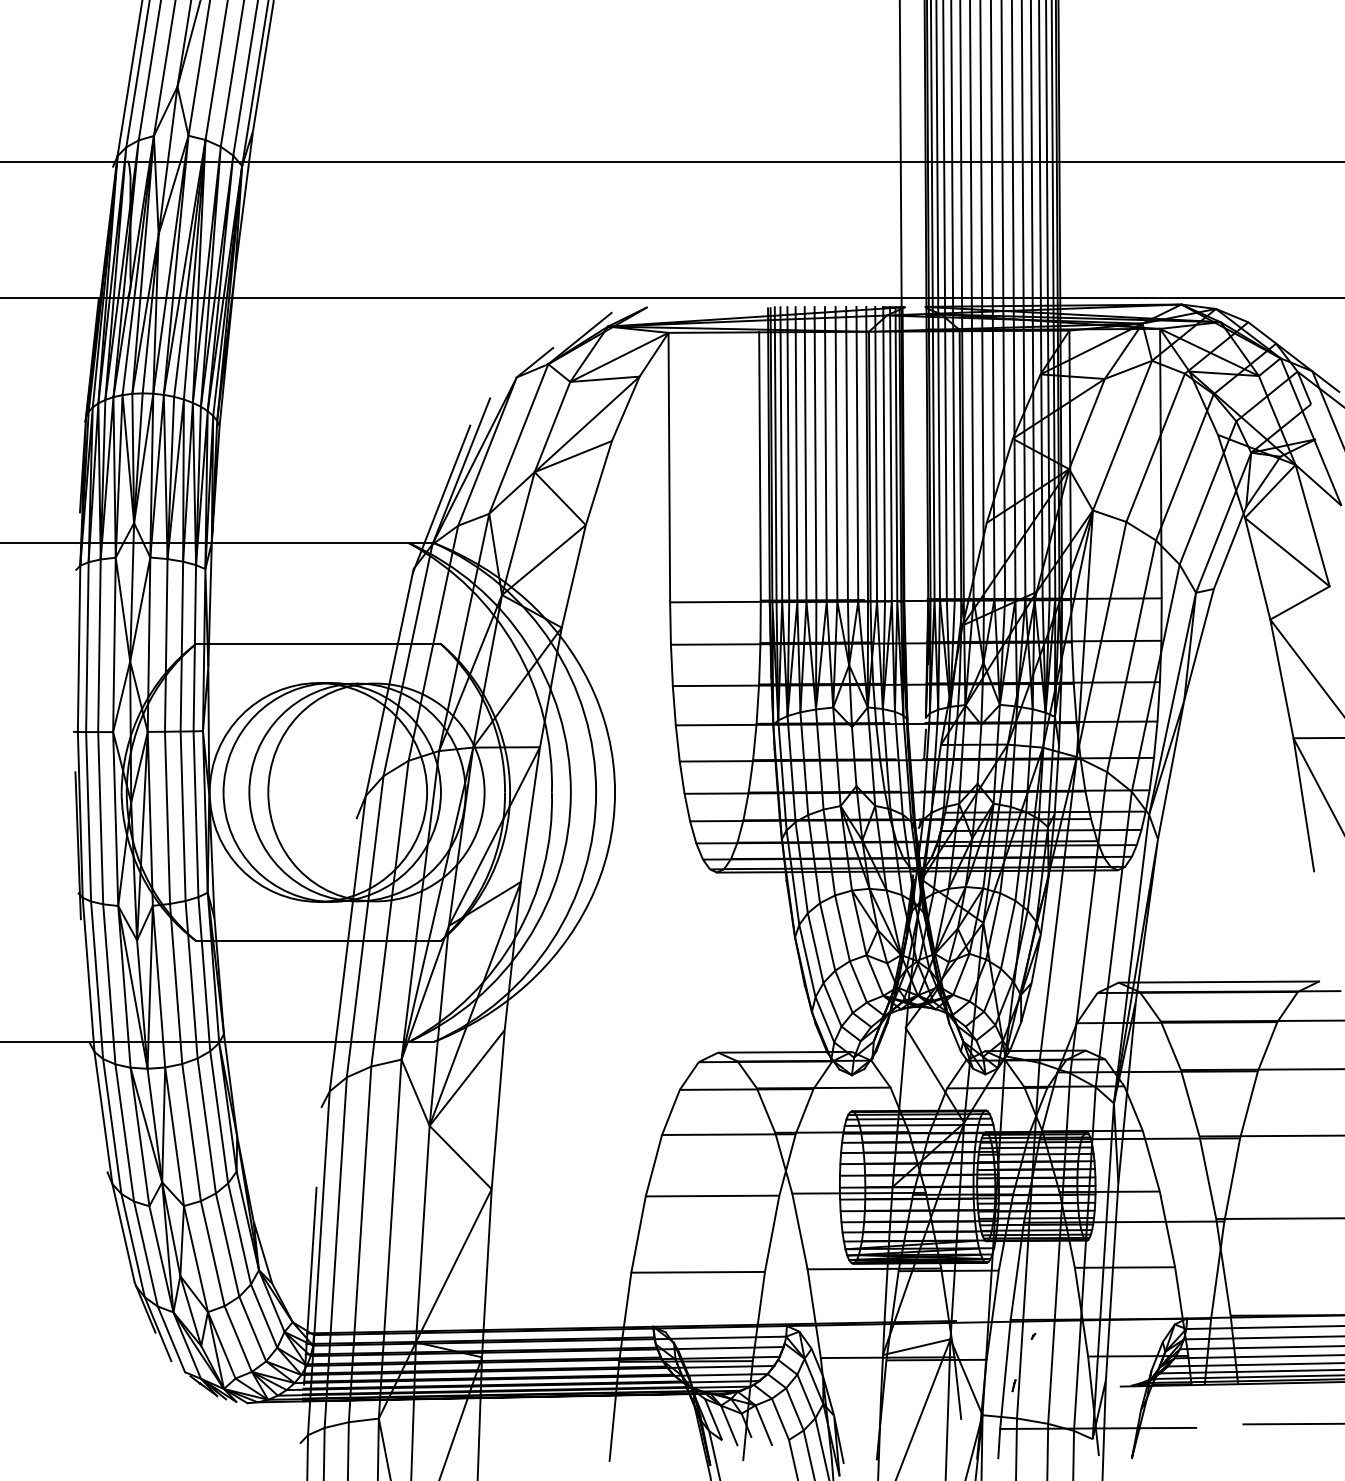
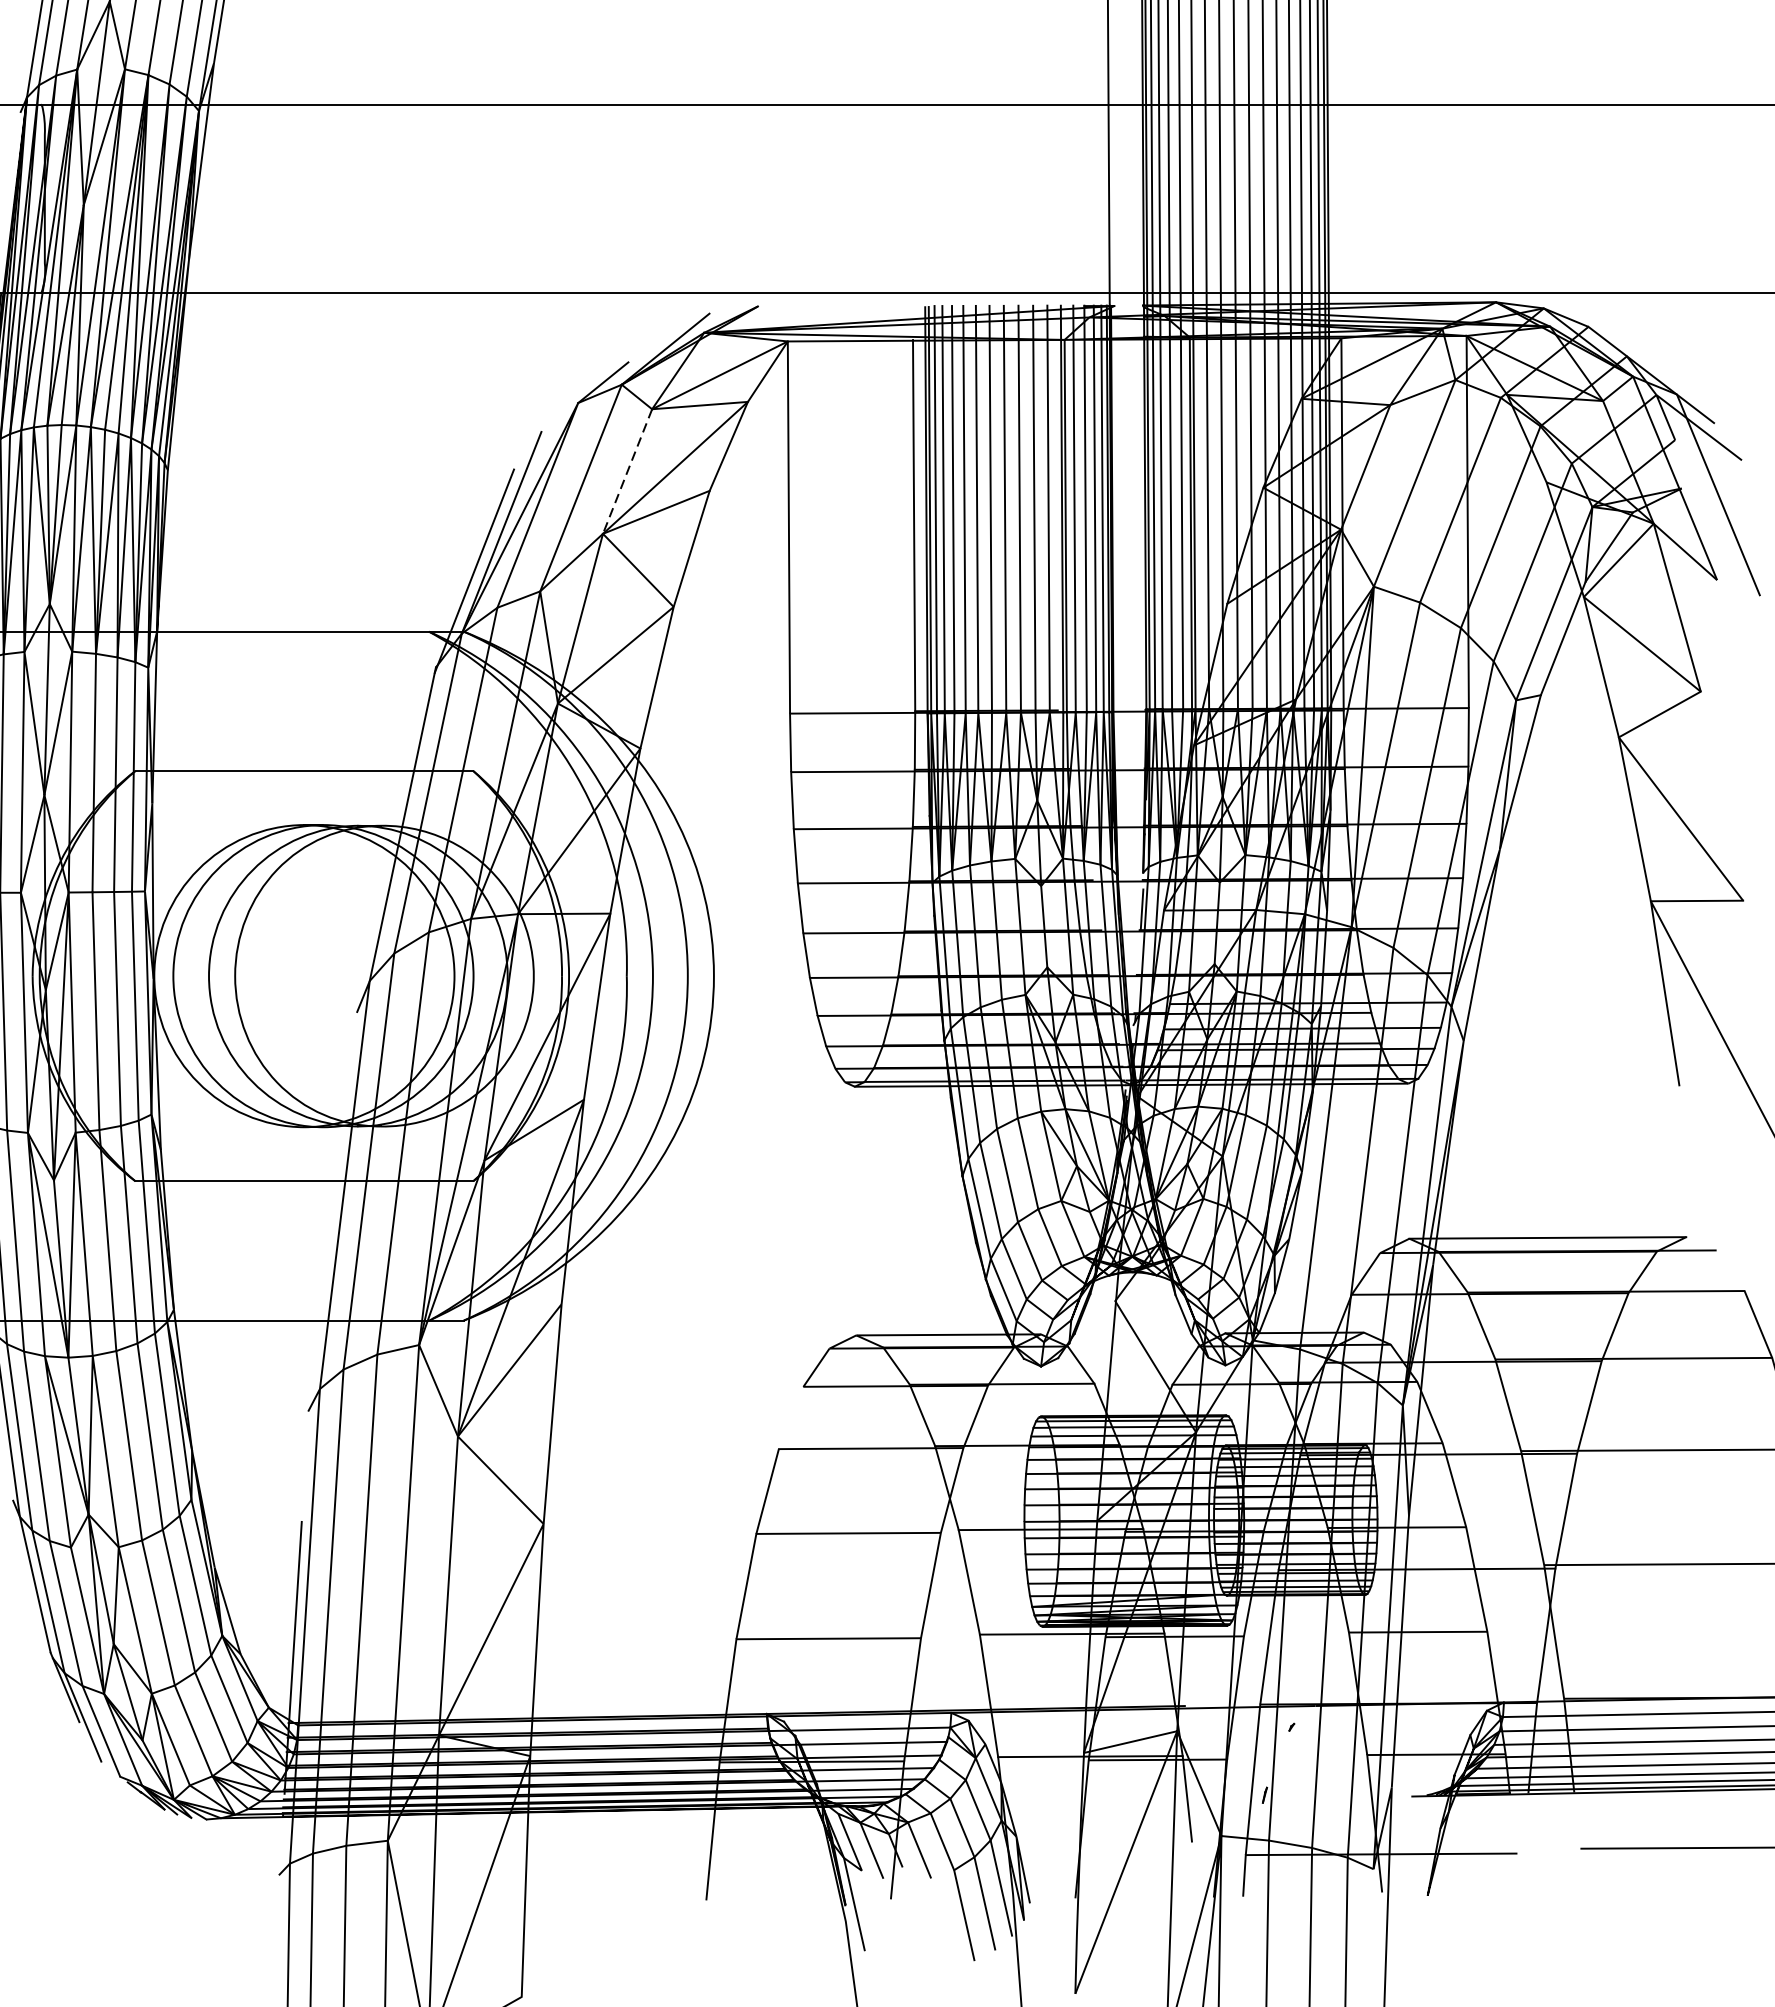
line: (552, 427) -> (627, 472), solid -> dashed
line: (670, 1111) -> (790, 1416), removed

